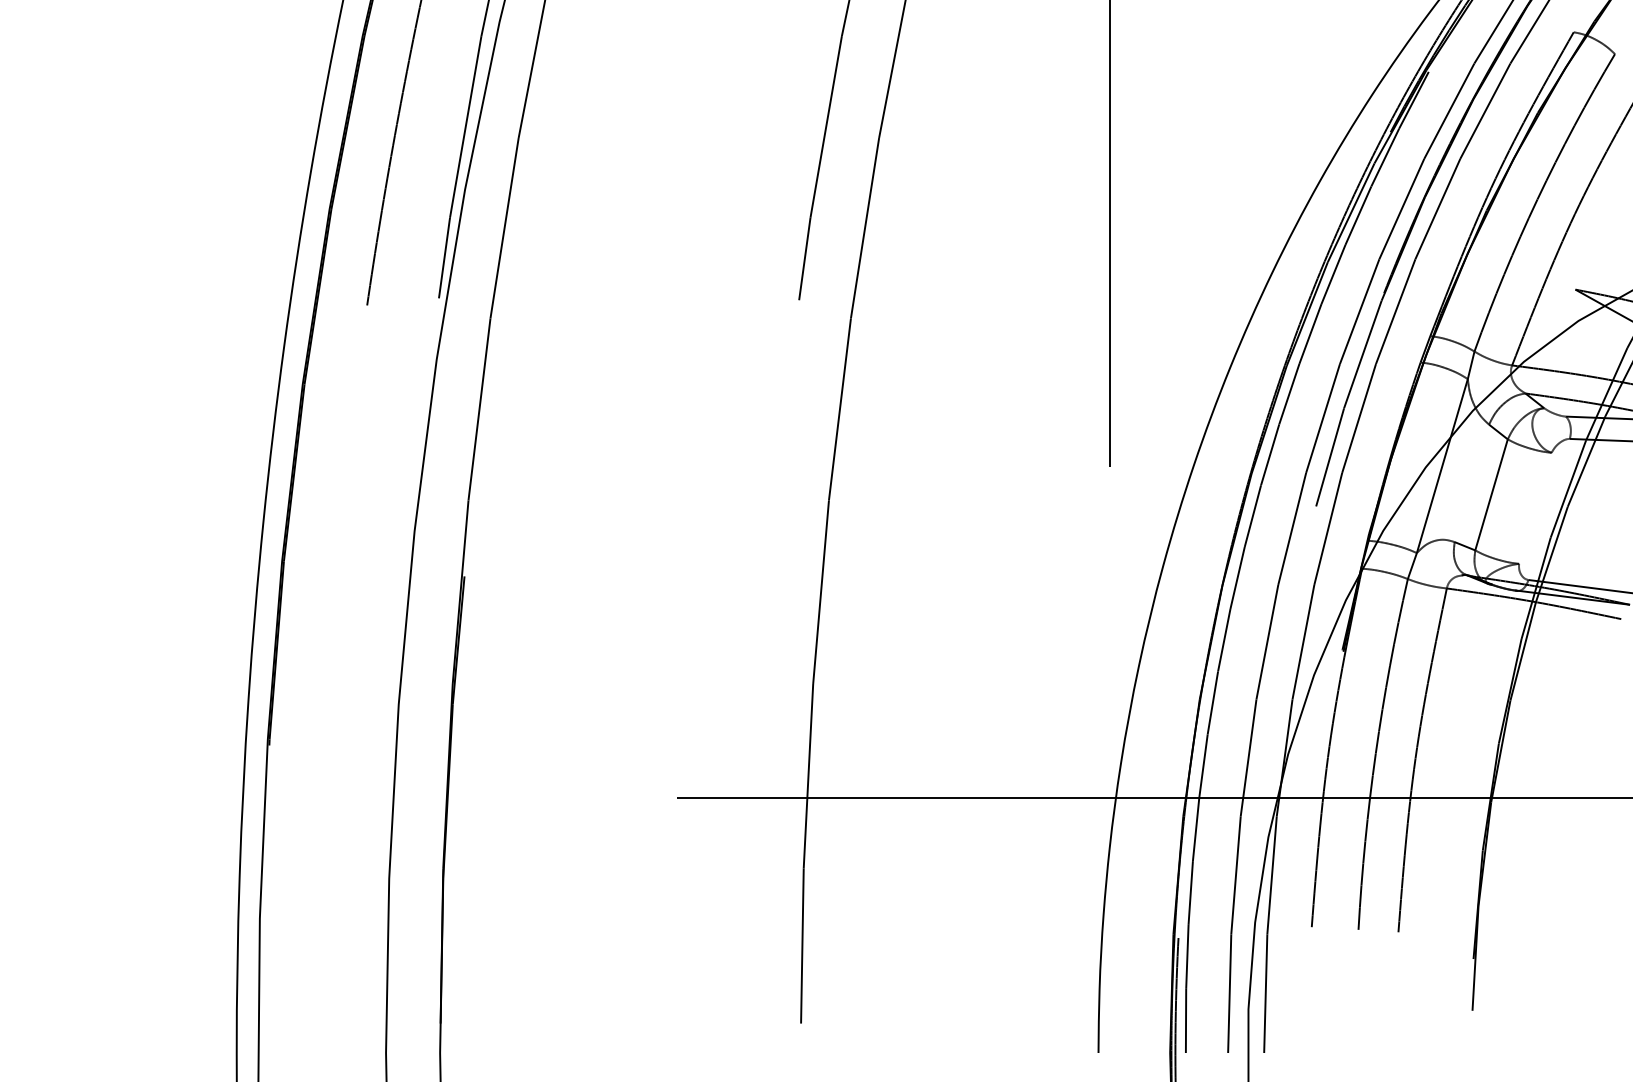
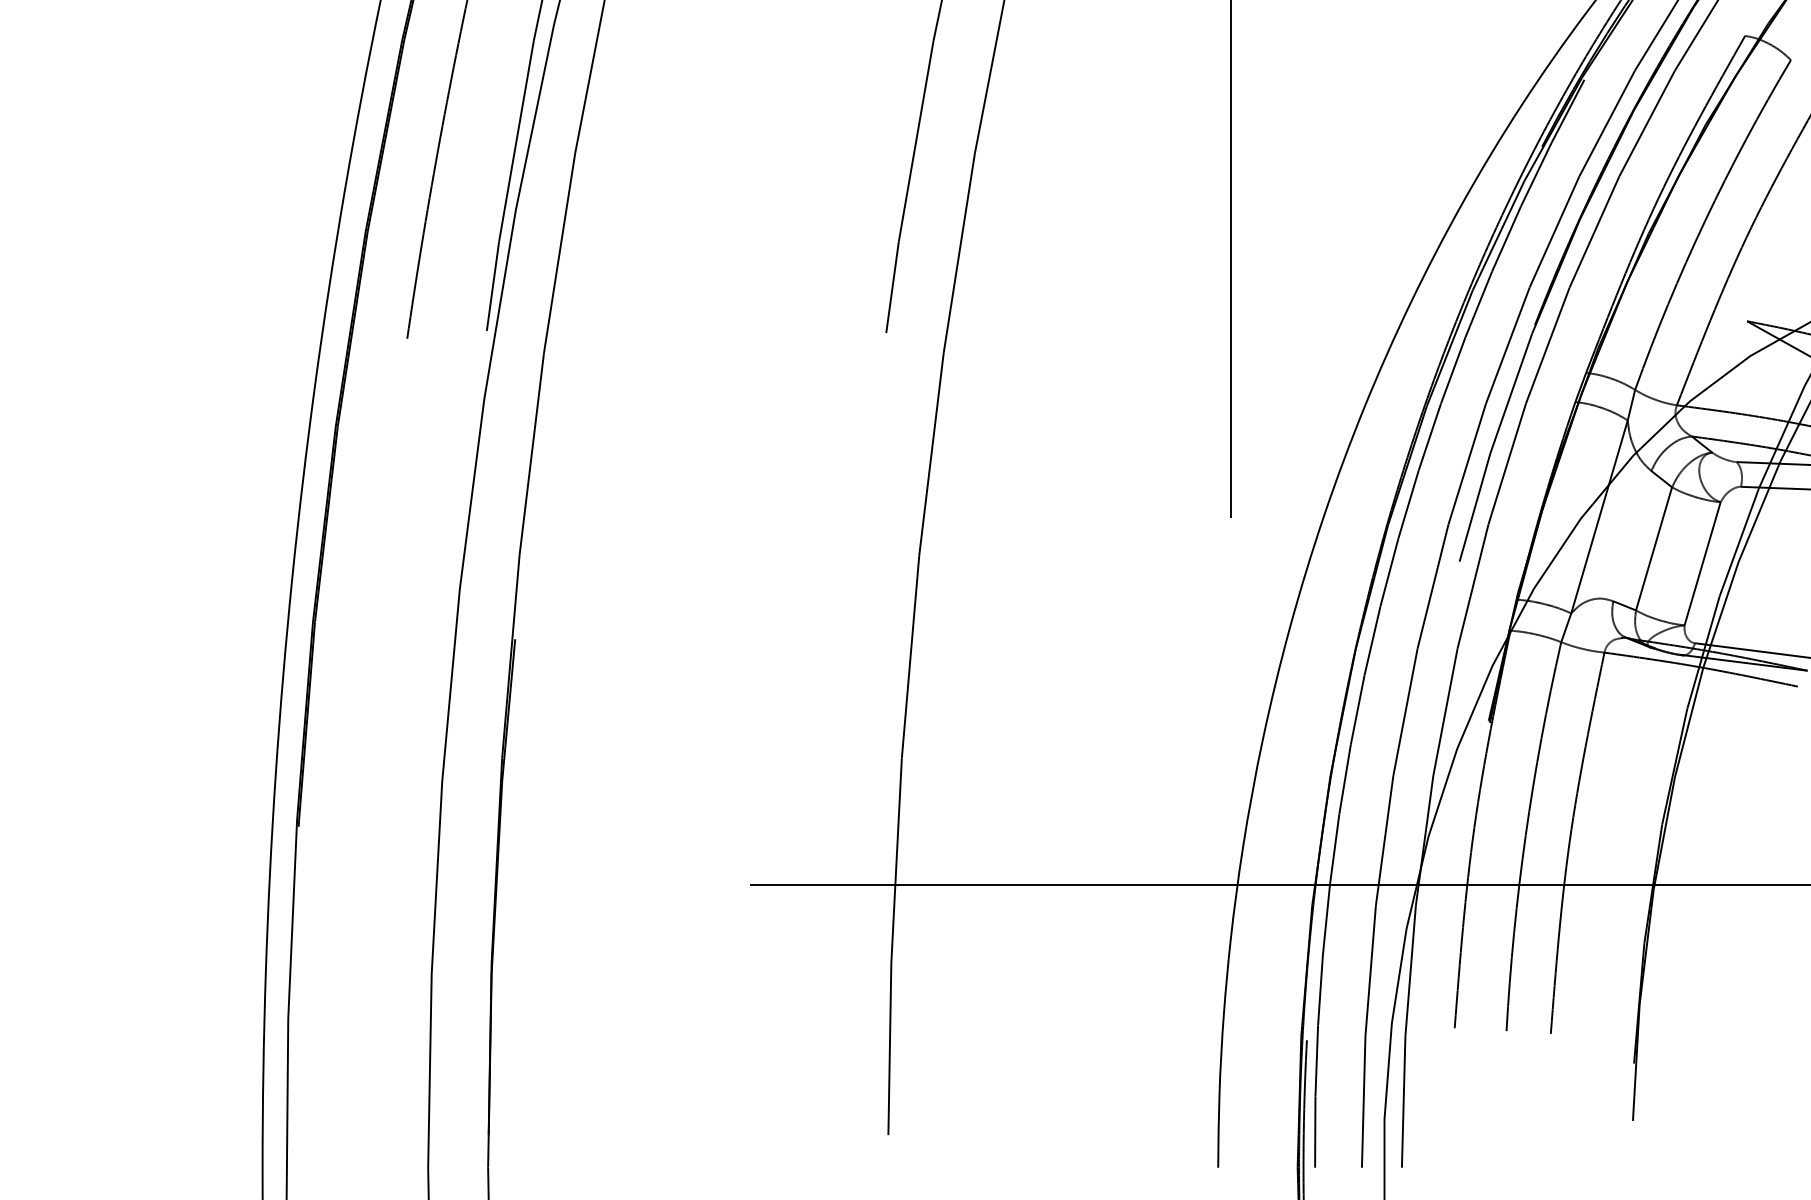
line: (1535, 508) -> (1702, 563), added

